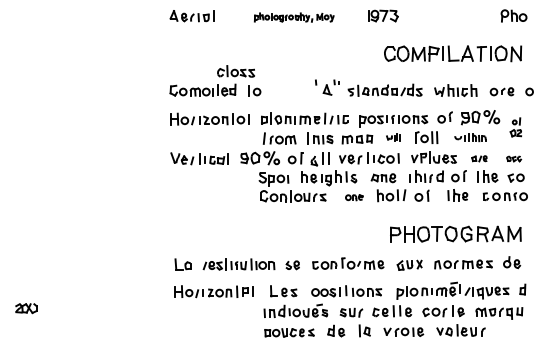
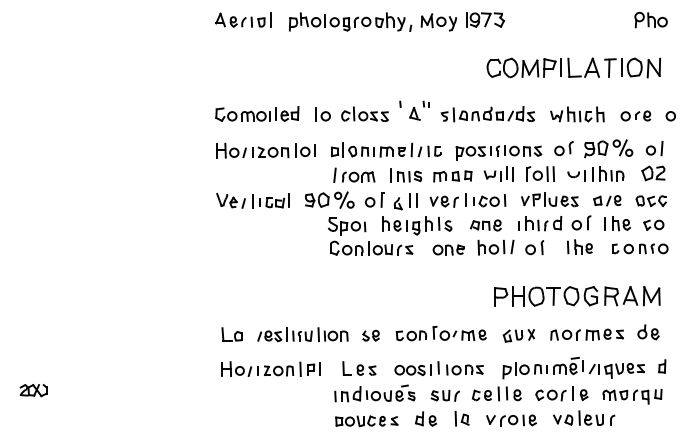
part: (293, 17) -> (371, 21), size x1.67
part: (236, 71) -> (365, 114), moved
part: (515, 127) -> (652, 161), size x1.67
part: (393, 137) -> (498, 173), size x1.67
part: (470, 137) -> (595, 173), size x1.43
part: (479, 158) -> (607, 200), size x1.43
part: (513, 158) -> (650, 200), size x1.67
part: (354, 197) -> (449, 249), size x1.43

